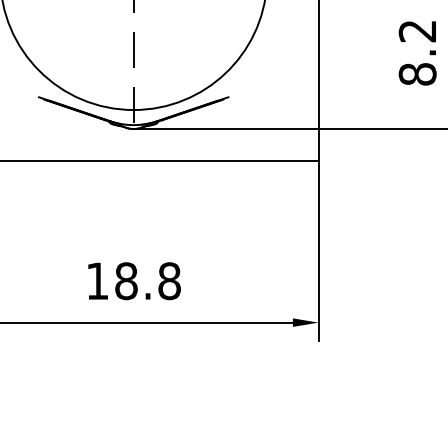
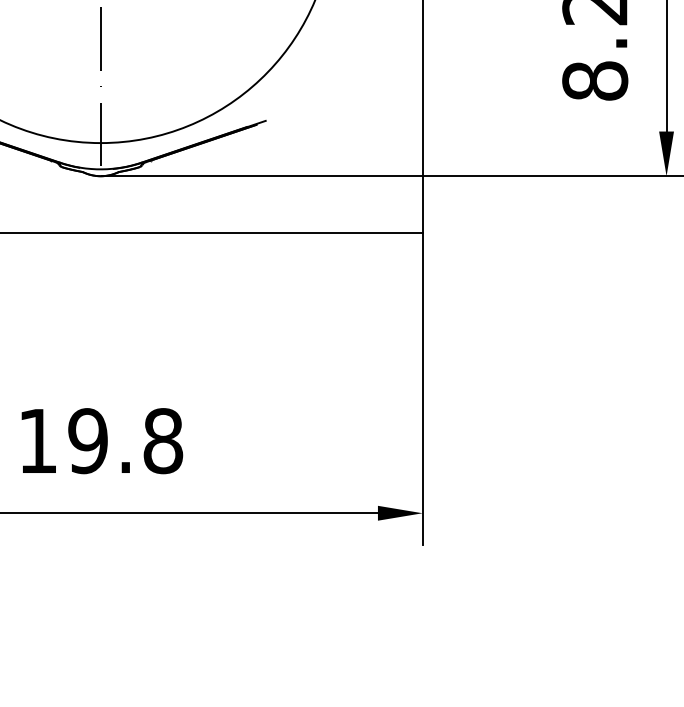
text: (126, 281) -> (88, 441), 18.8 -> 19.8

